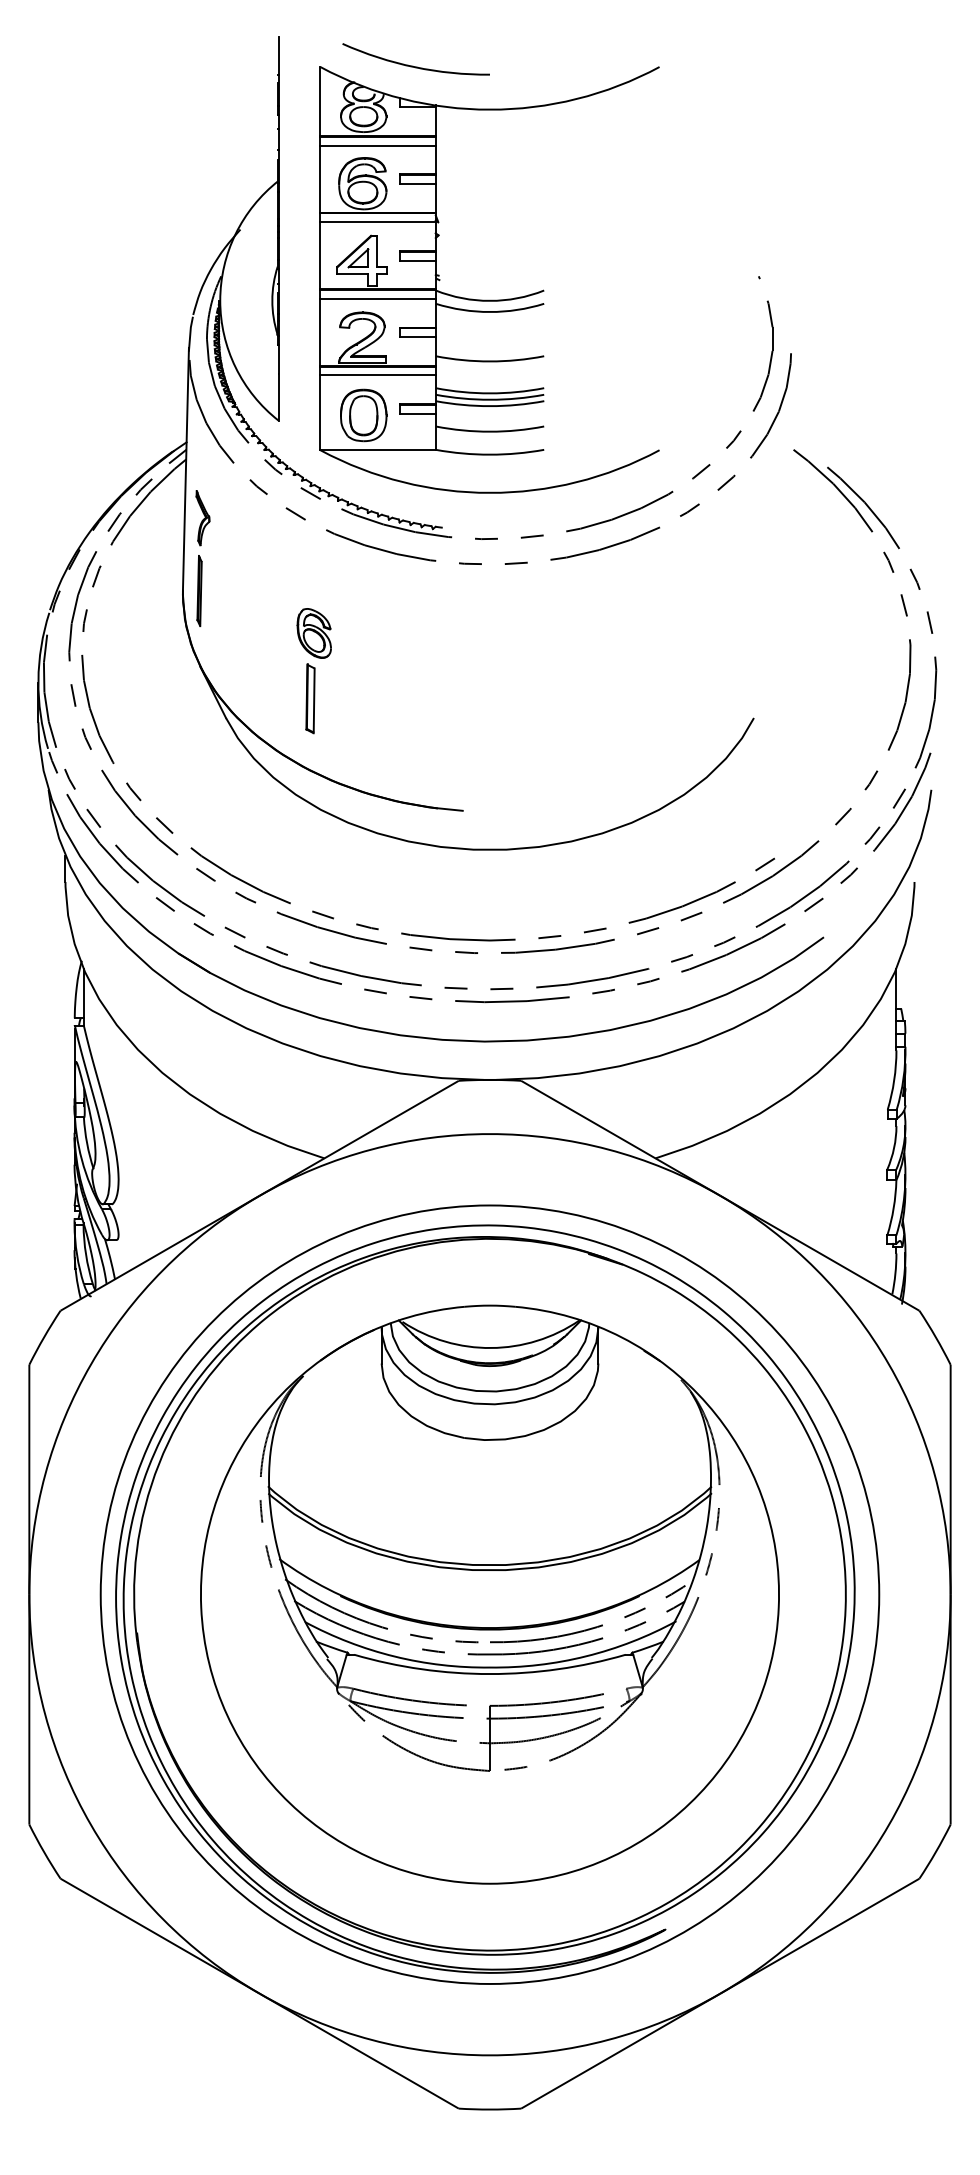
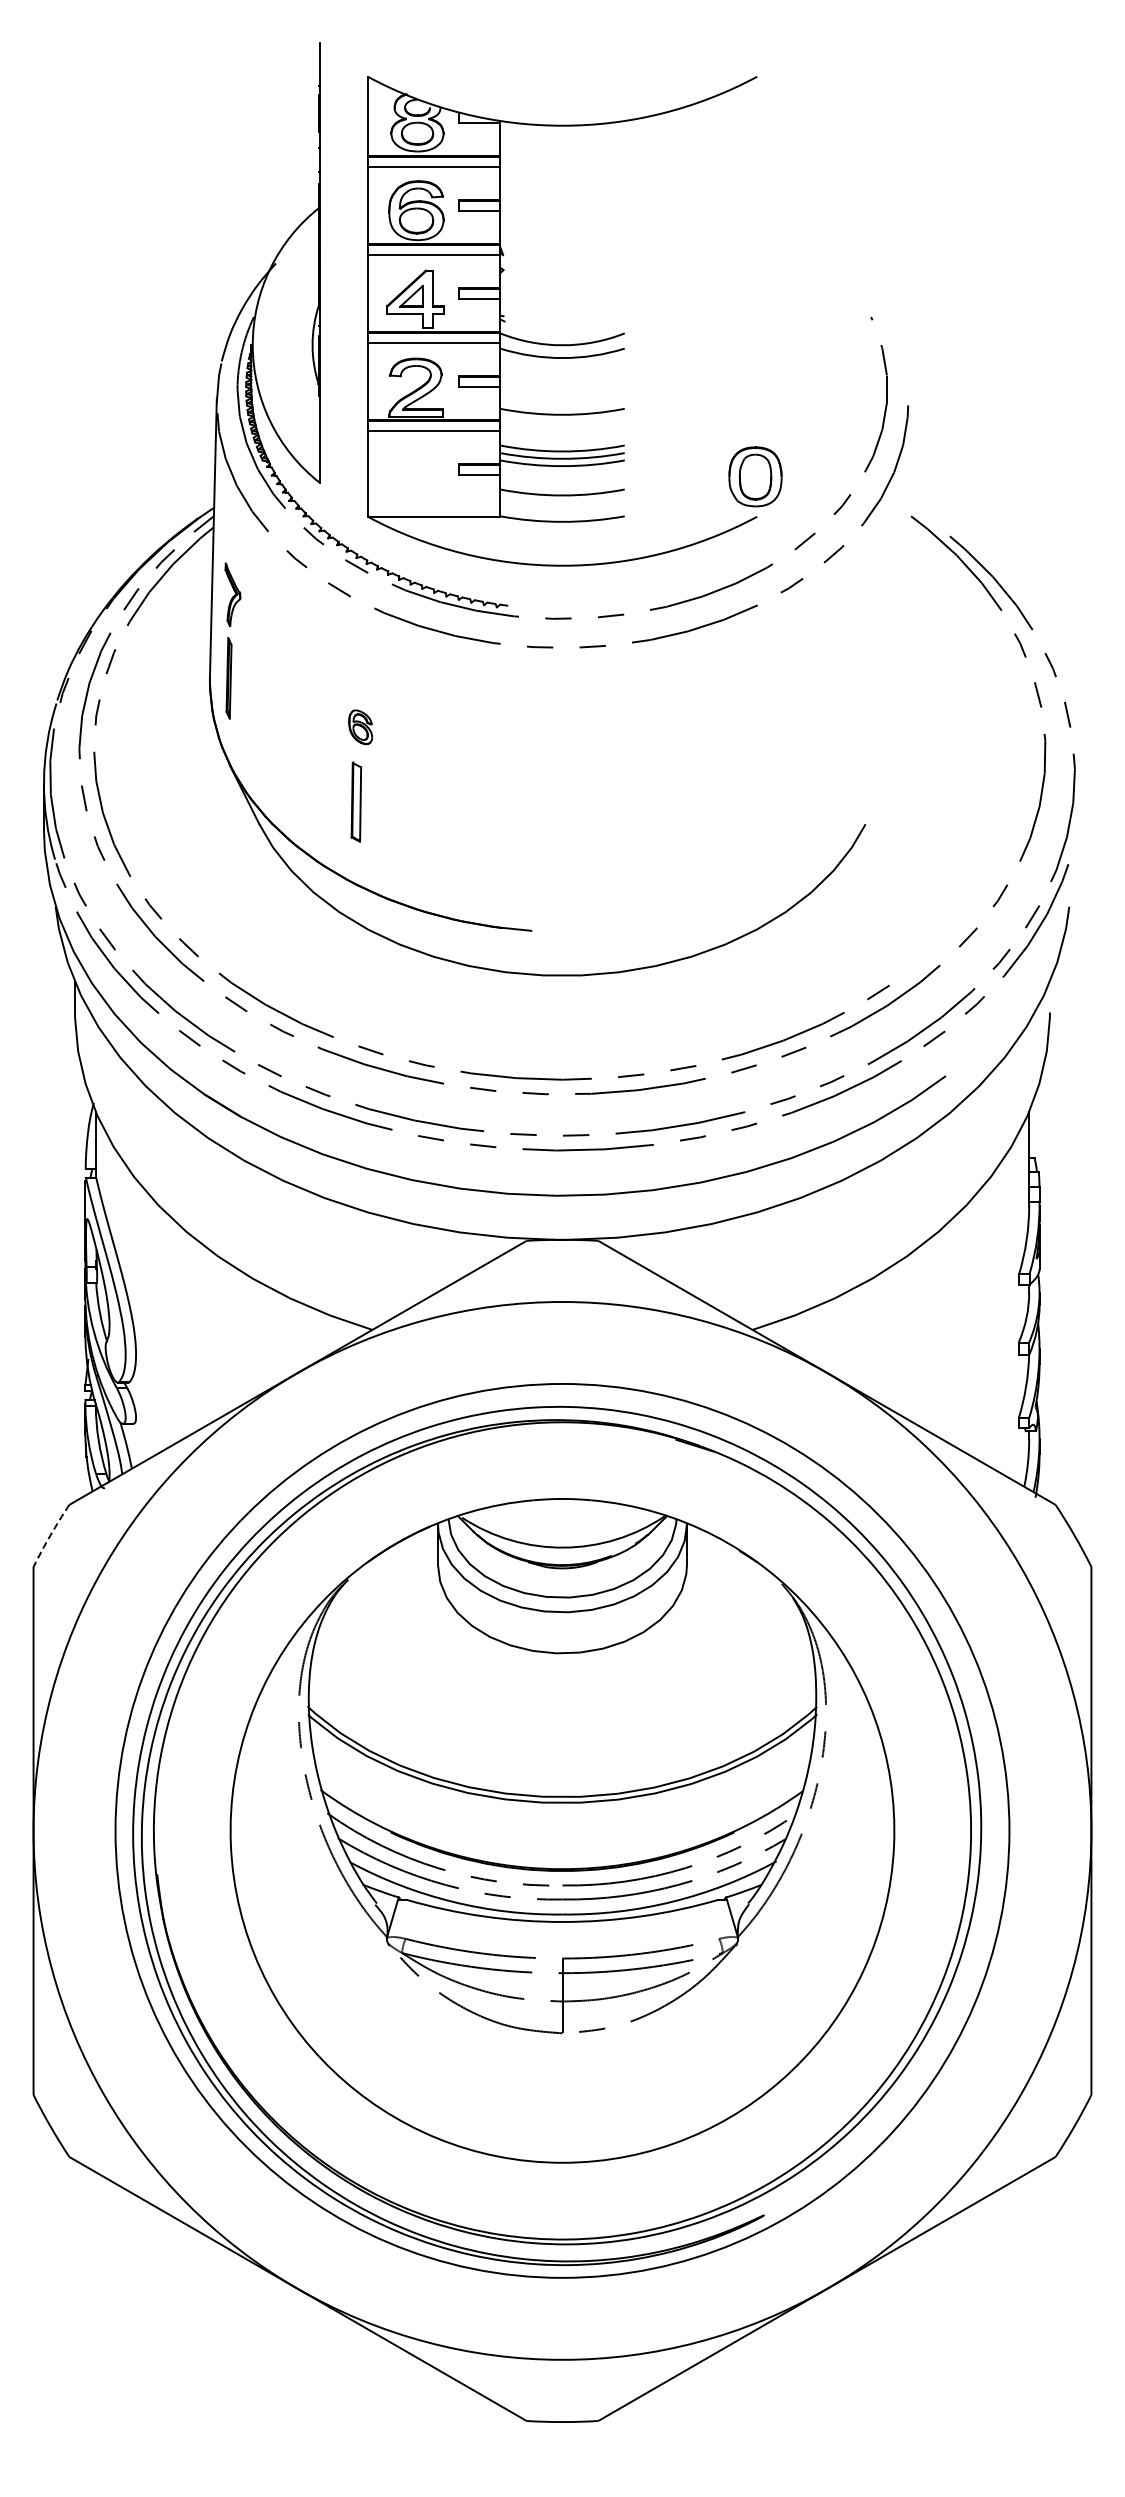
arc: (414, 65) -> (475, 75), removed
part: (363, 415) -> (755, 476), moved
part: (314, 633) -> (360, 727), size x0.6
arc: (44, 1337) -> (50, 1535), solid -> dashed

